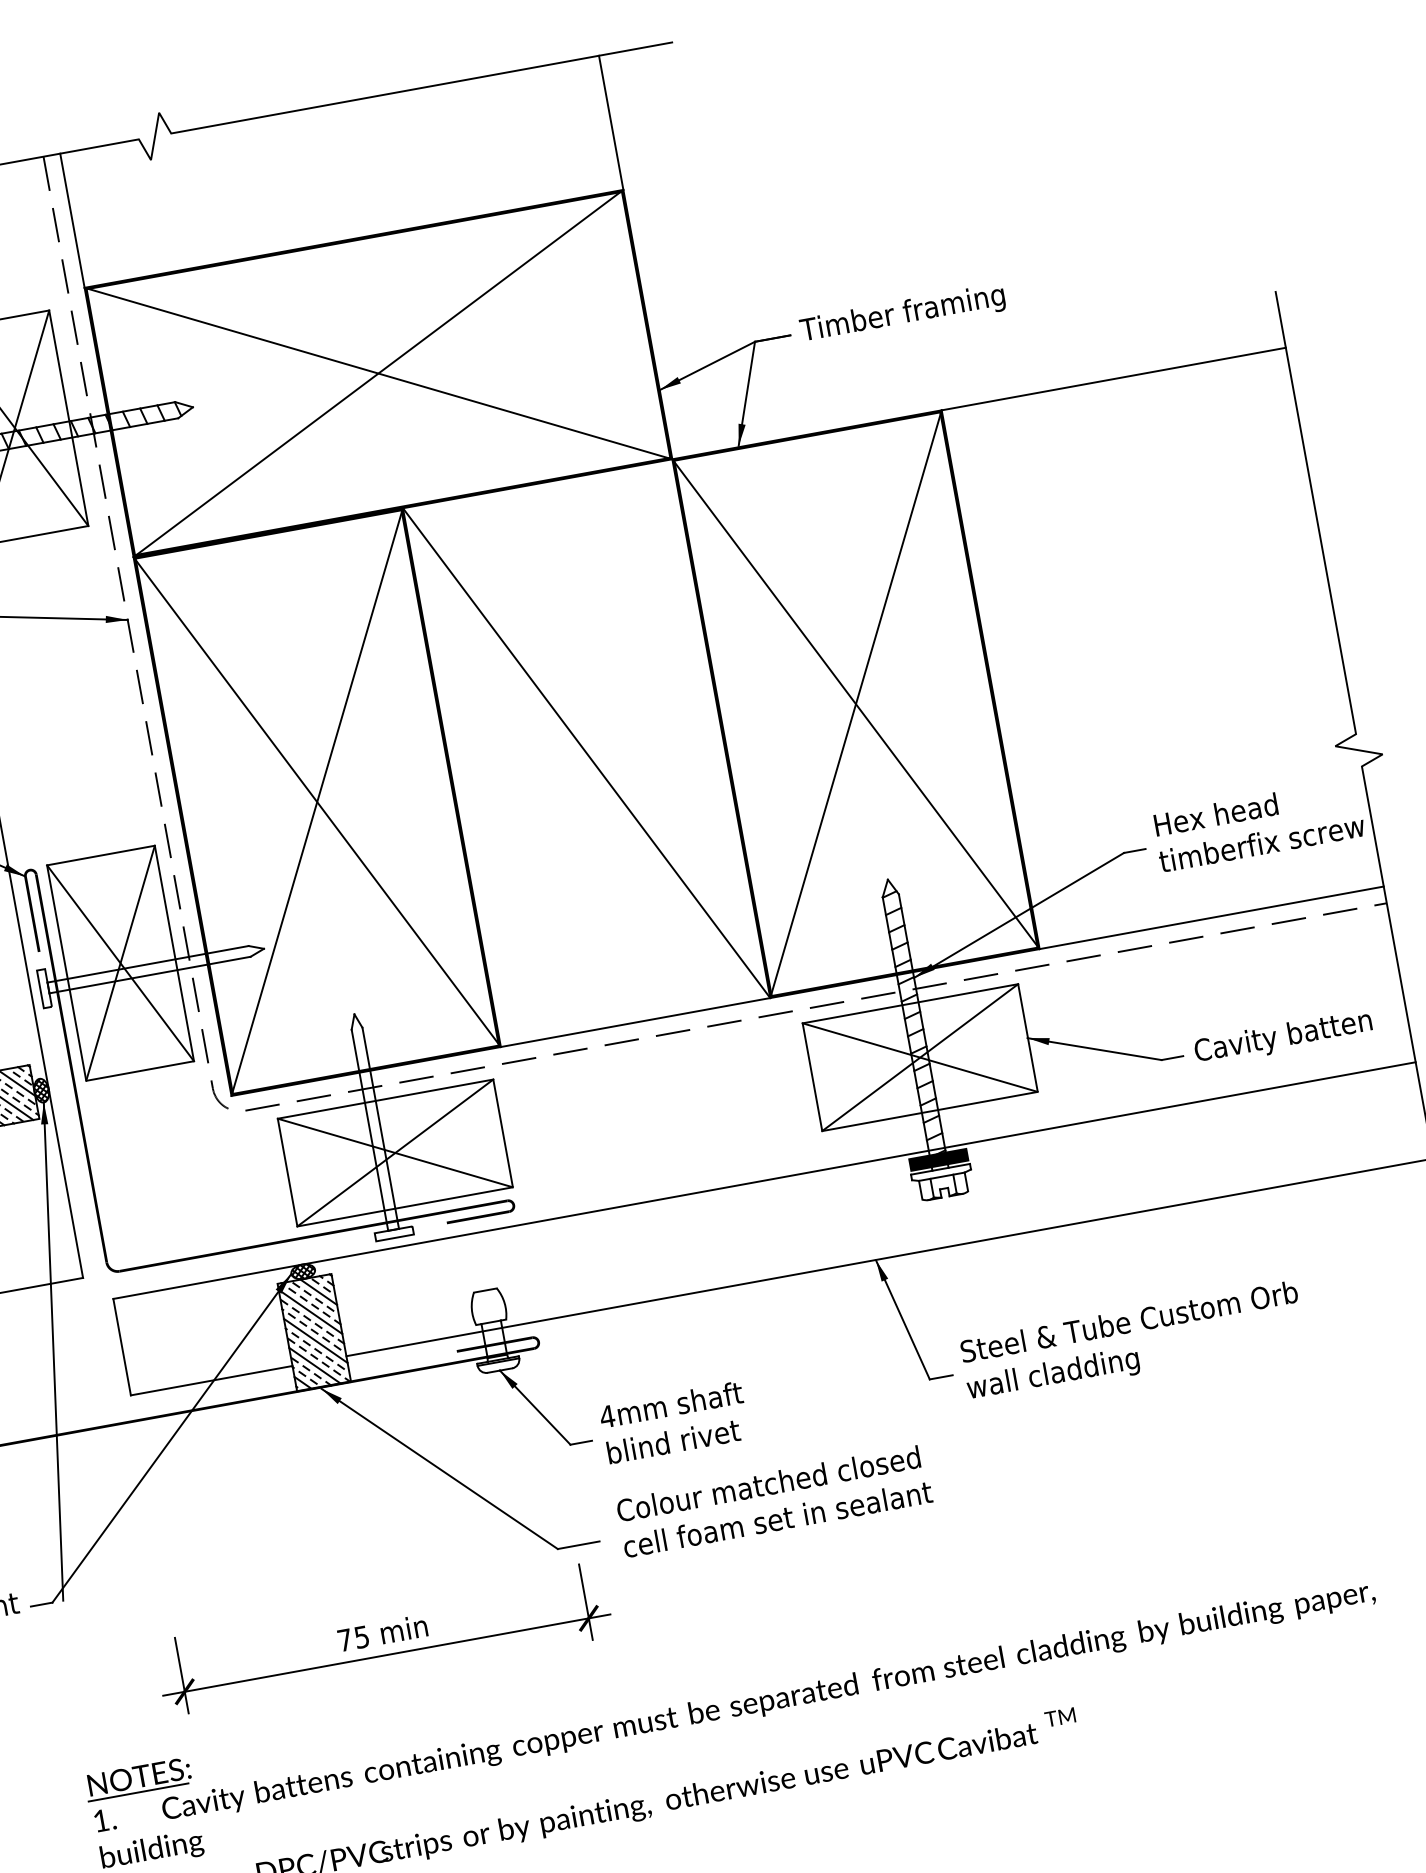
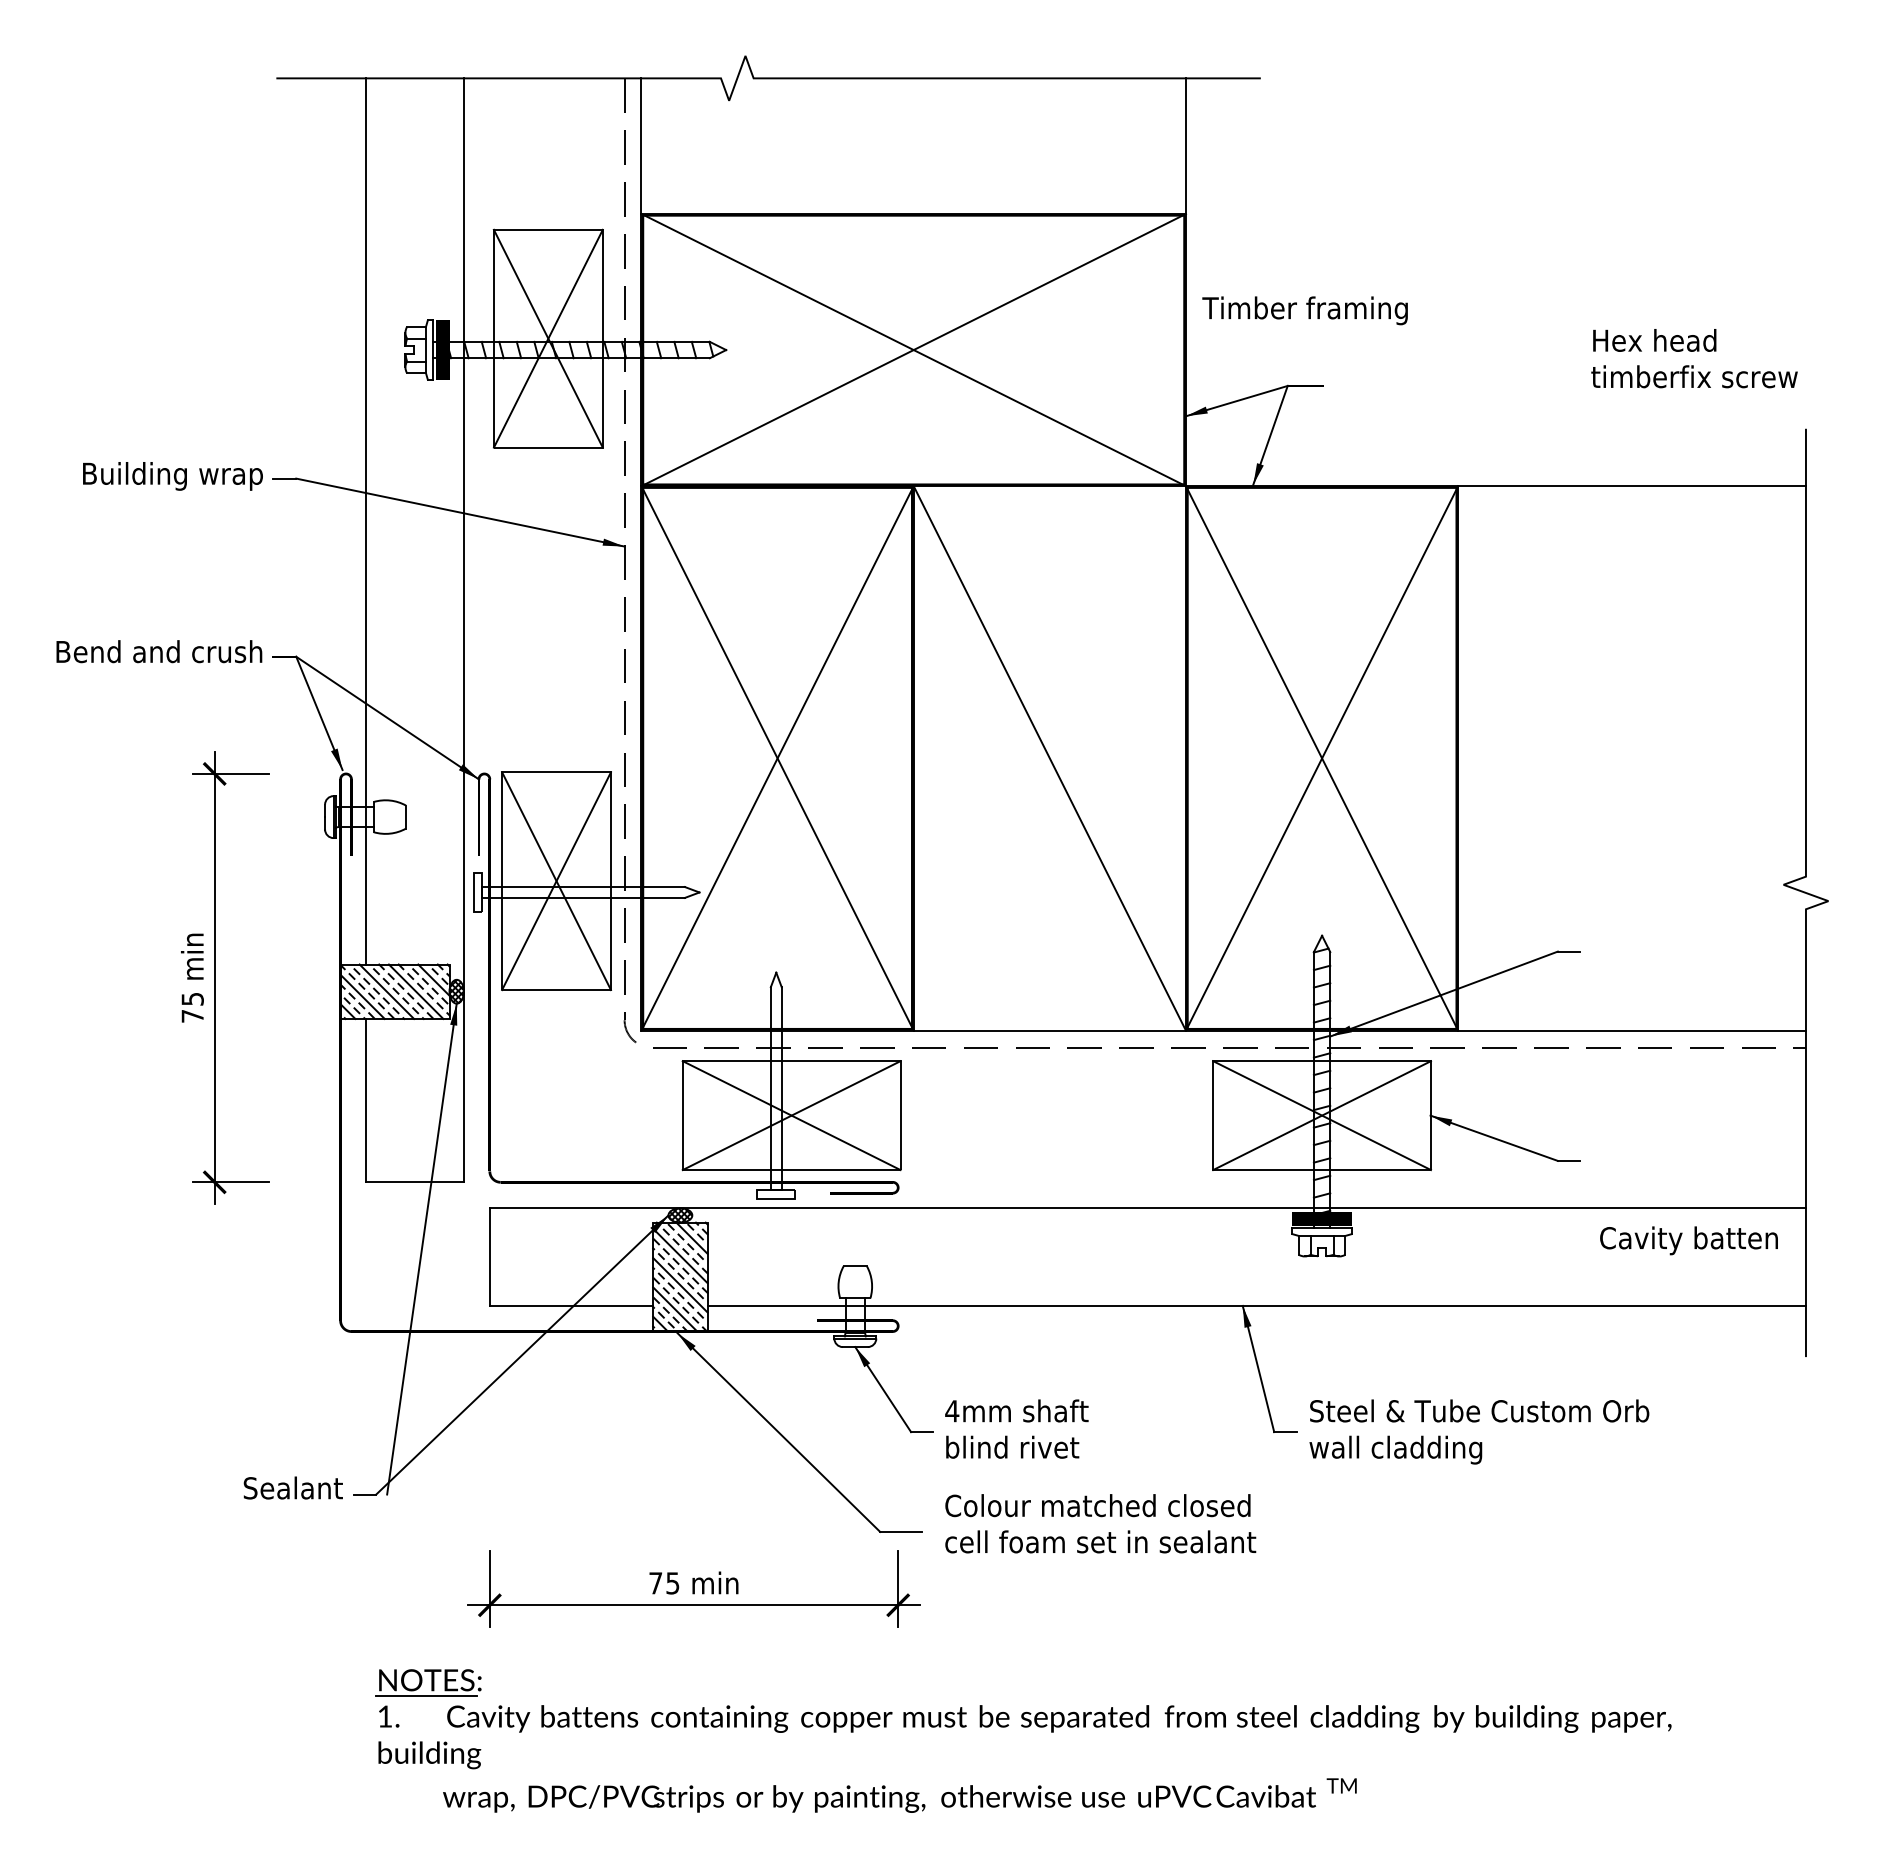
text: (902, 314) -> (1304, 310), moved
text: (1258, 825) -> (1694, 358), moved
text: (1282, 1037) -> (1688, 1240), moved

